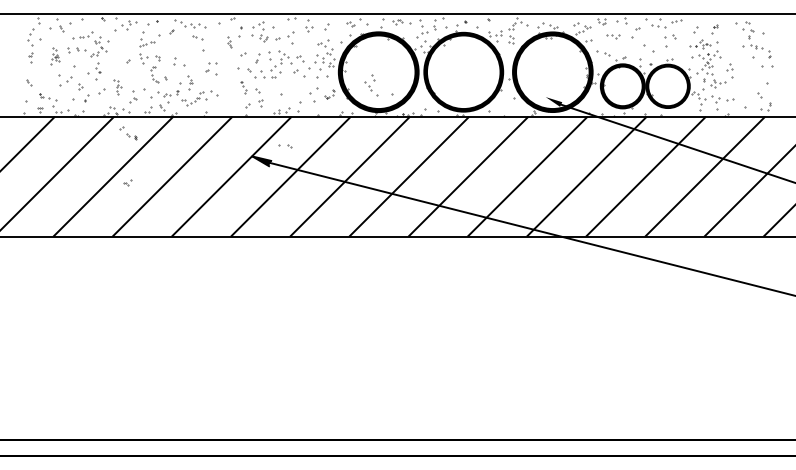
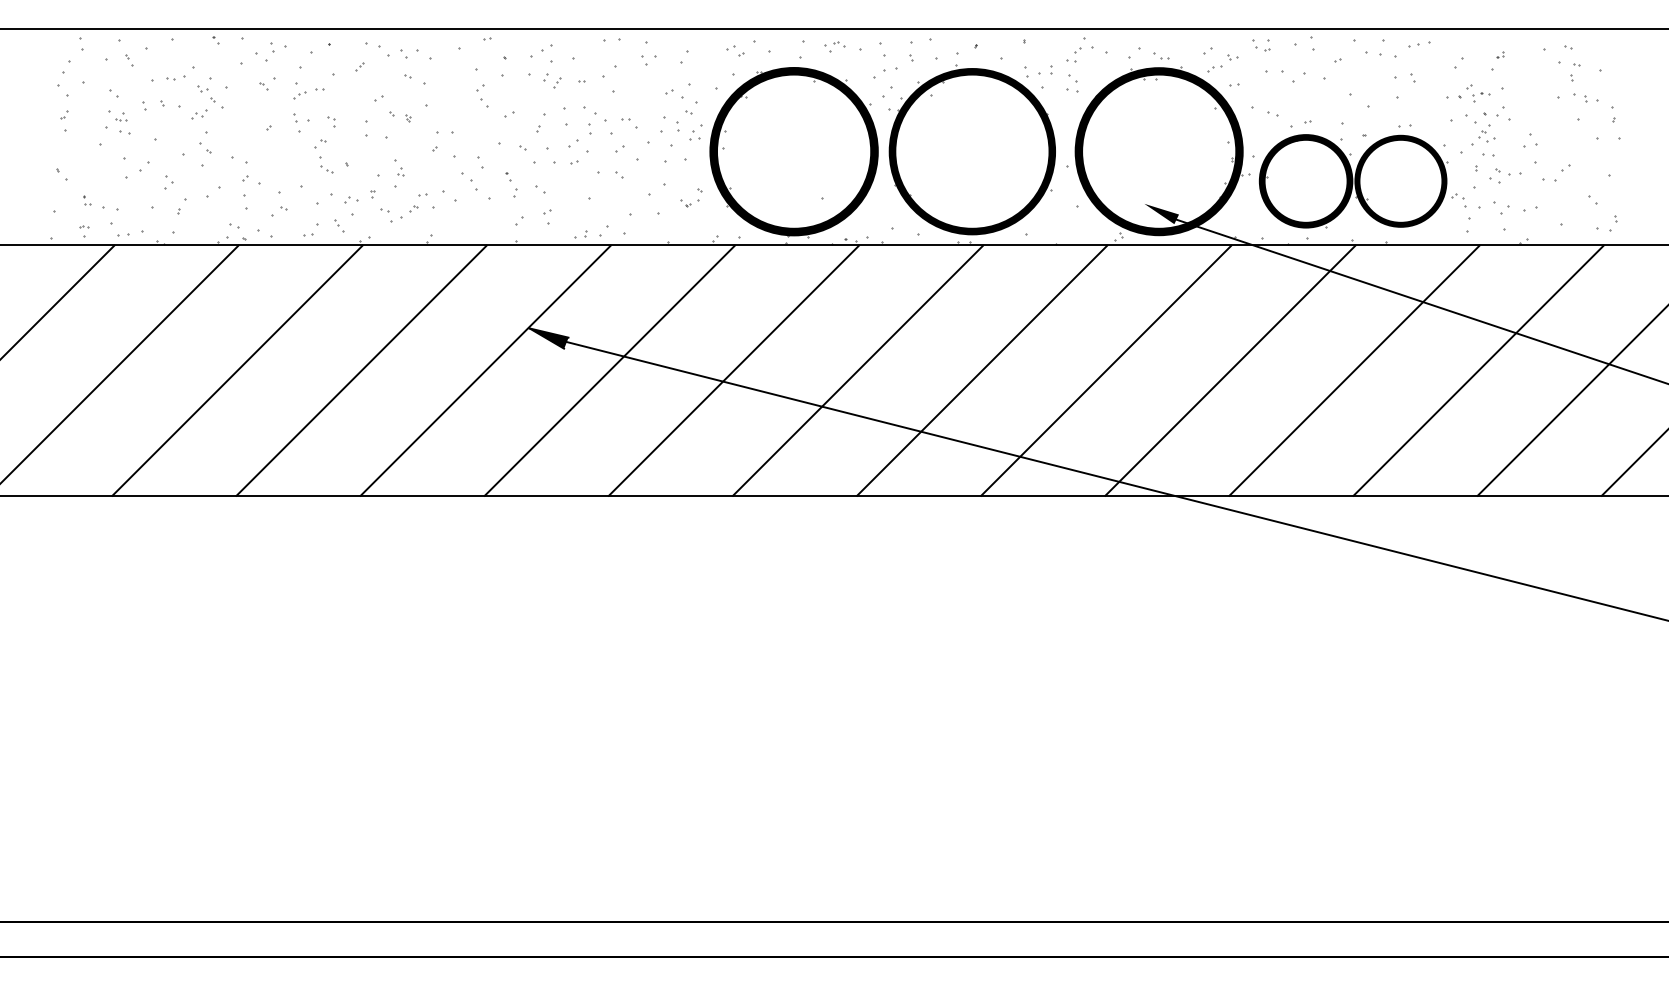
part: (613, 36) -> (1286, 76), size x1.43
part: (229, 42) -> (481, 89), size x1.67
part: (54, 56) -> (114, 118), size x1.67
part: (742, 82) -> (1556, 173), added
part: (371, 85) -> (476, 179), moved
part: (117, 87) -> (246, 183), size x1.67
part: (128, 133) -> (393, 110), moved
part: (285, 146) -> (611, 175), moved
part: (127, 182) -> (267, 83), moved

